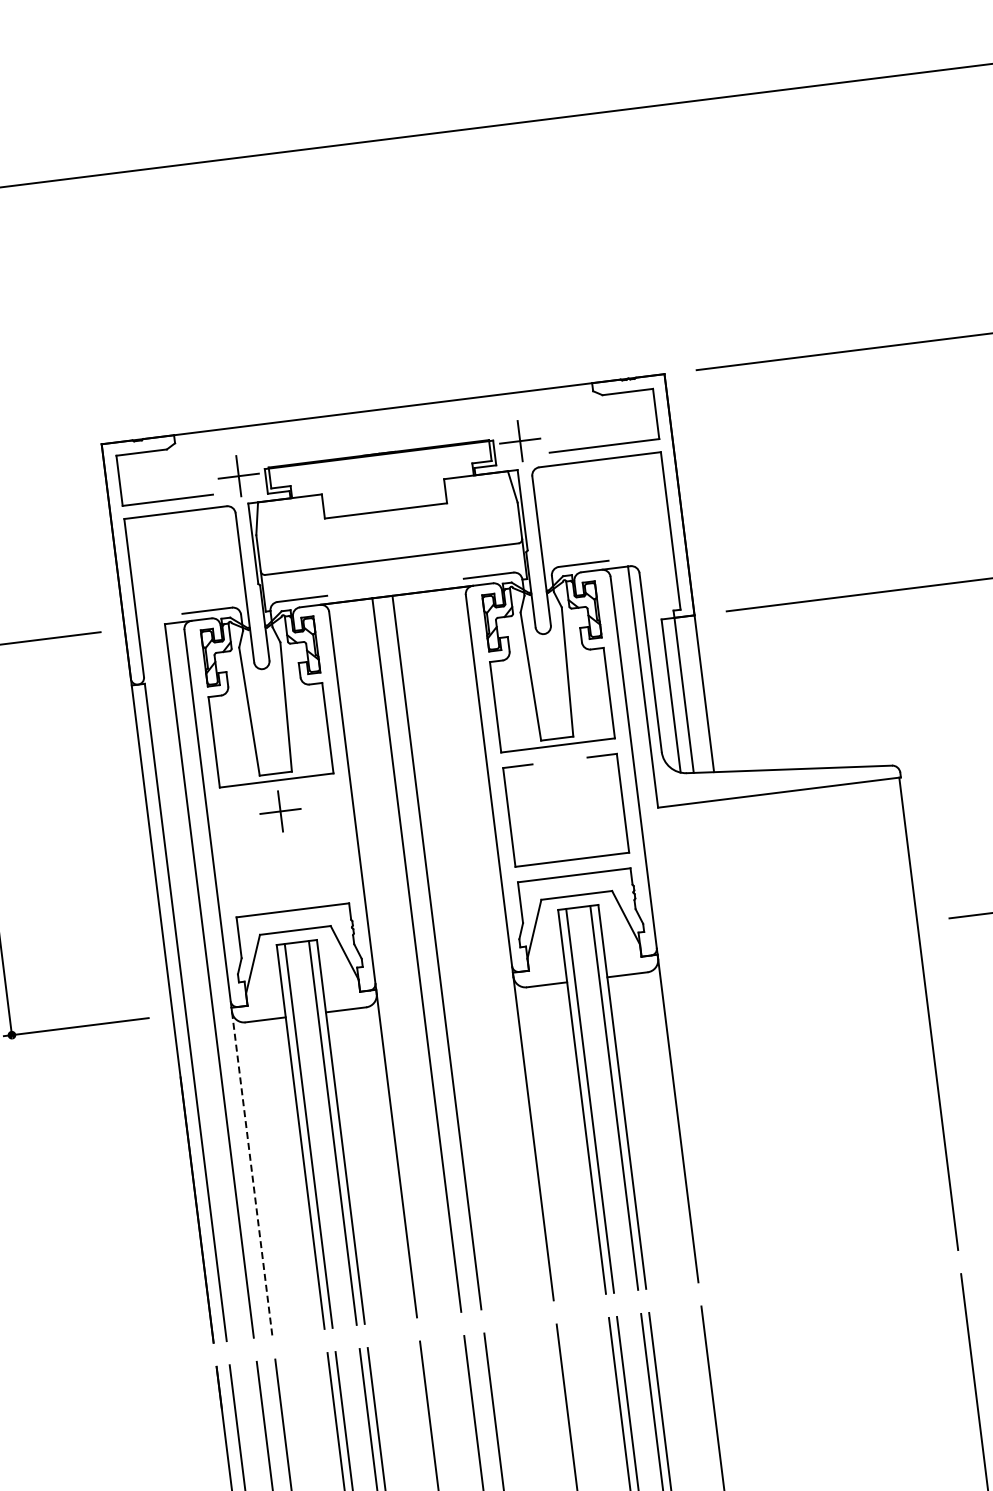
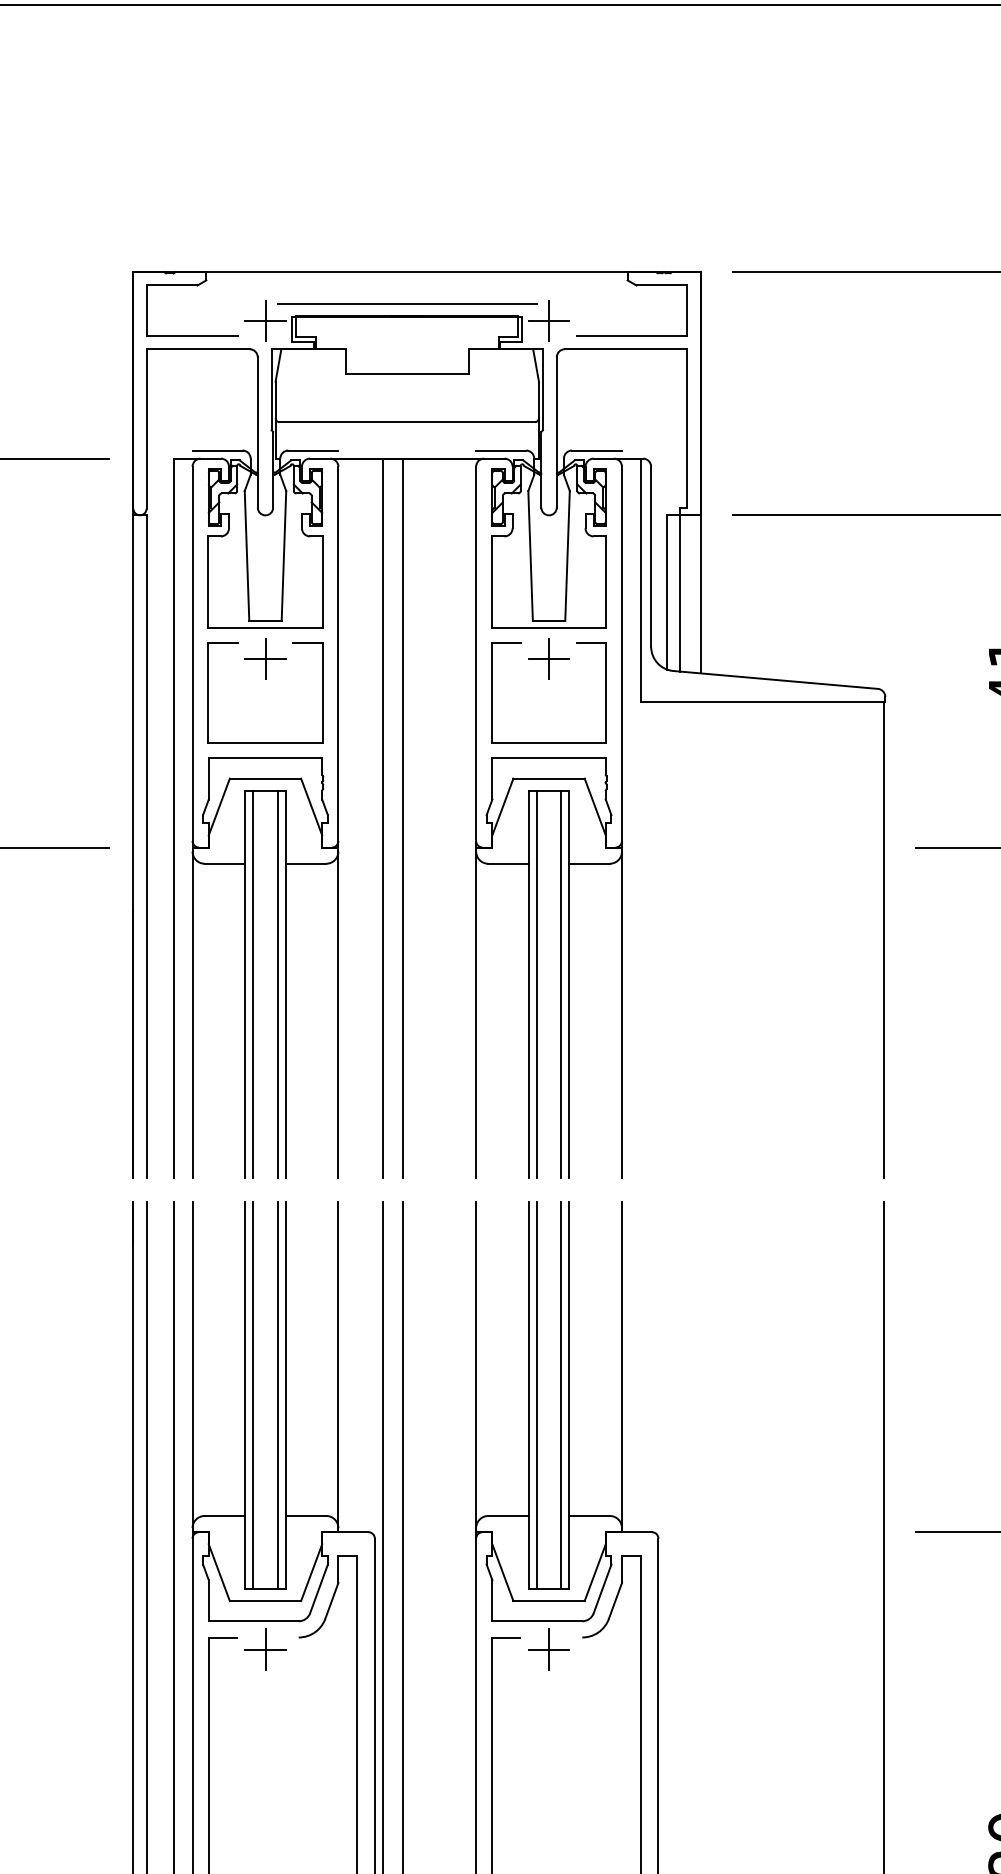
line: (377, 441) -> (407, 303), added
part: (561, 776) -> (548, 658), added
part: (290, 894) -> (265, 742), added
line: (251, 1168) -> (192, 1009), dashed -> solid

